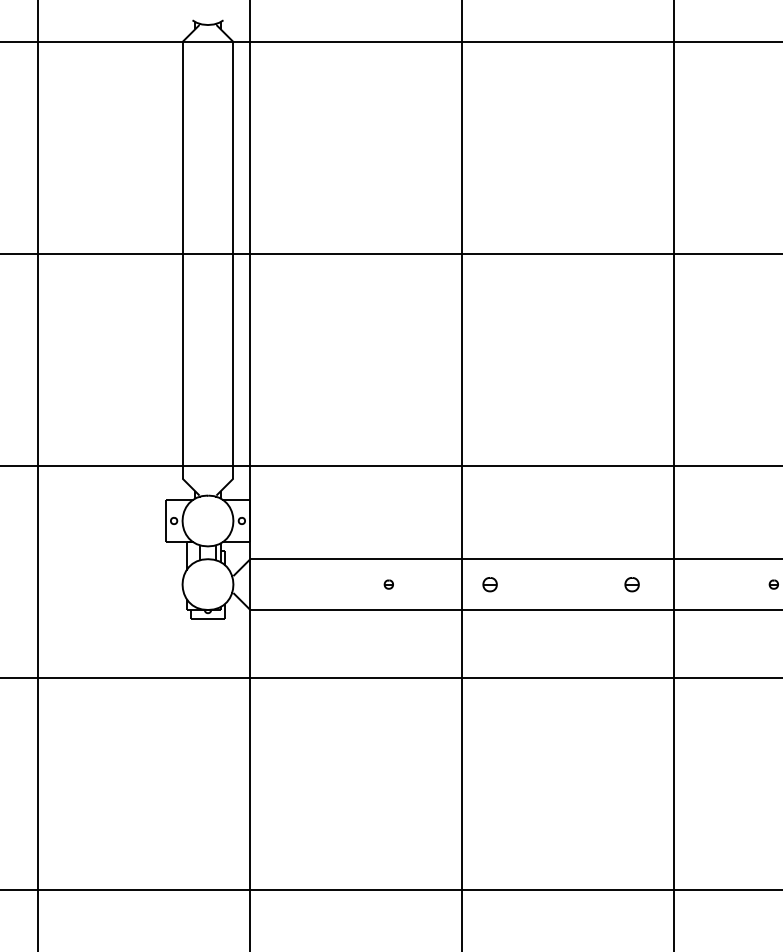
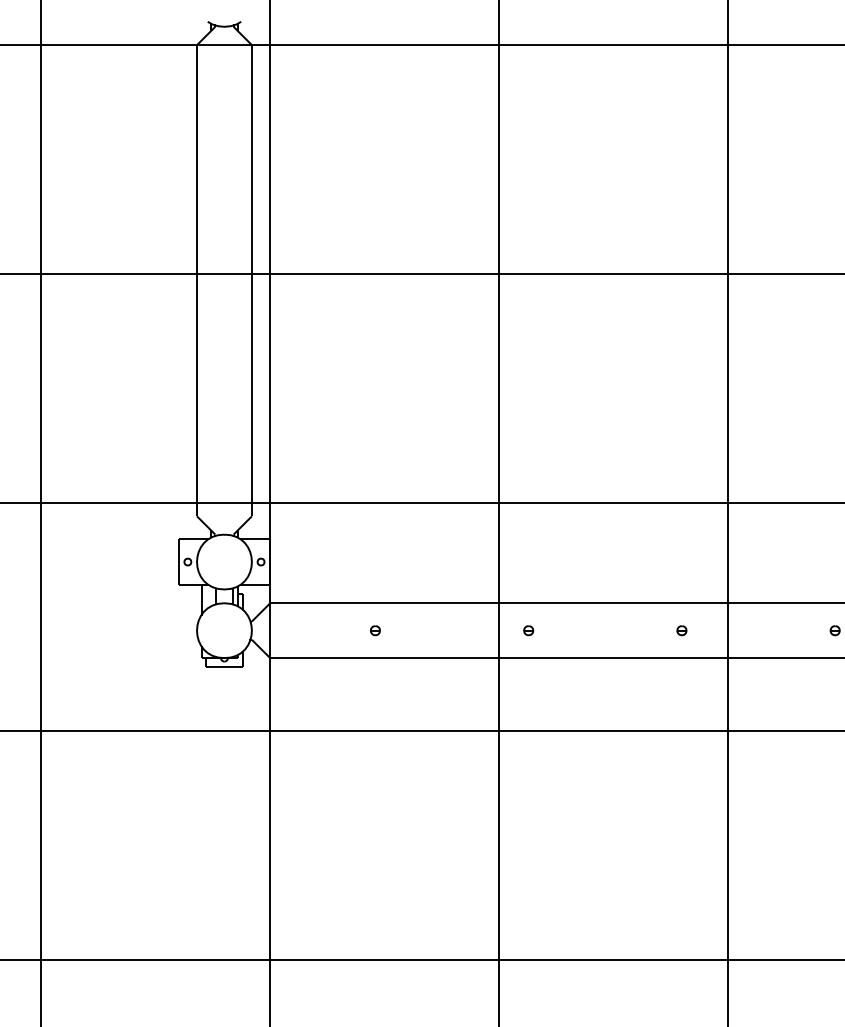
part: (388, 584) -> (375, 630), moved
part: (489, 584) -> (528, 630), size x0.62
part: (631, 584) -> (681, 630), size x0.62

